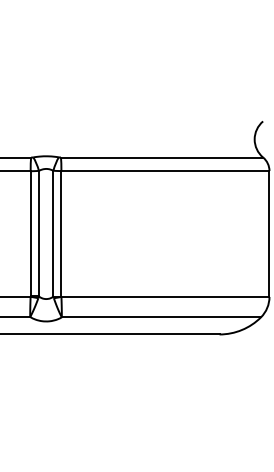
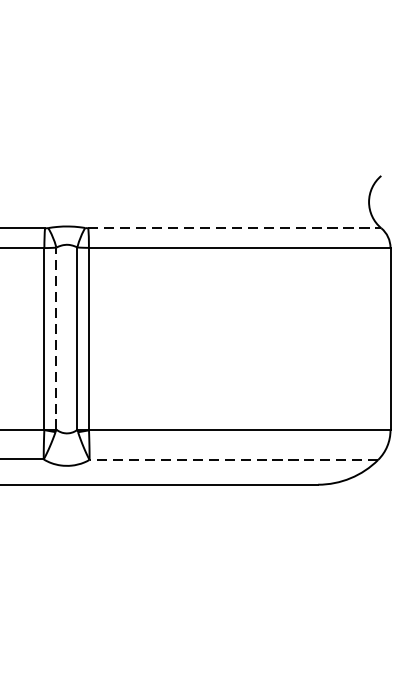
line: (162, 157) -> (235, 228), solid -> dashed
line: (38, 233) -> (55, 338), solid -> dashed
line: (161, 317) -> (234, 460), solid -> dashed

